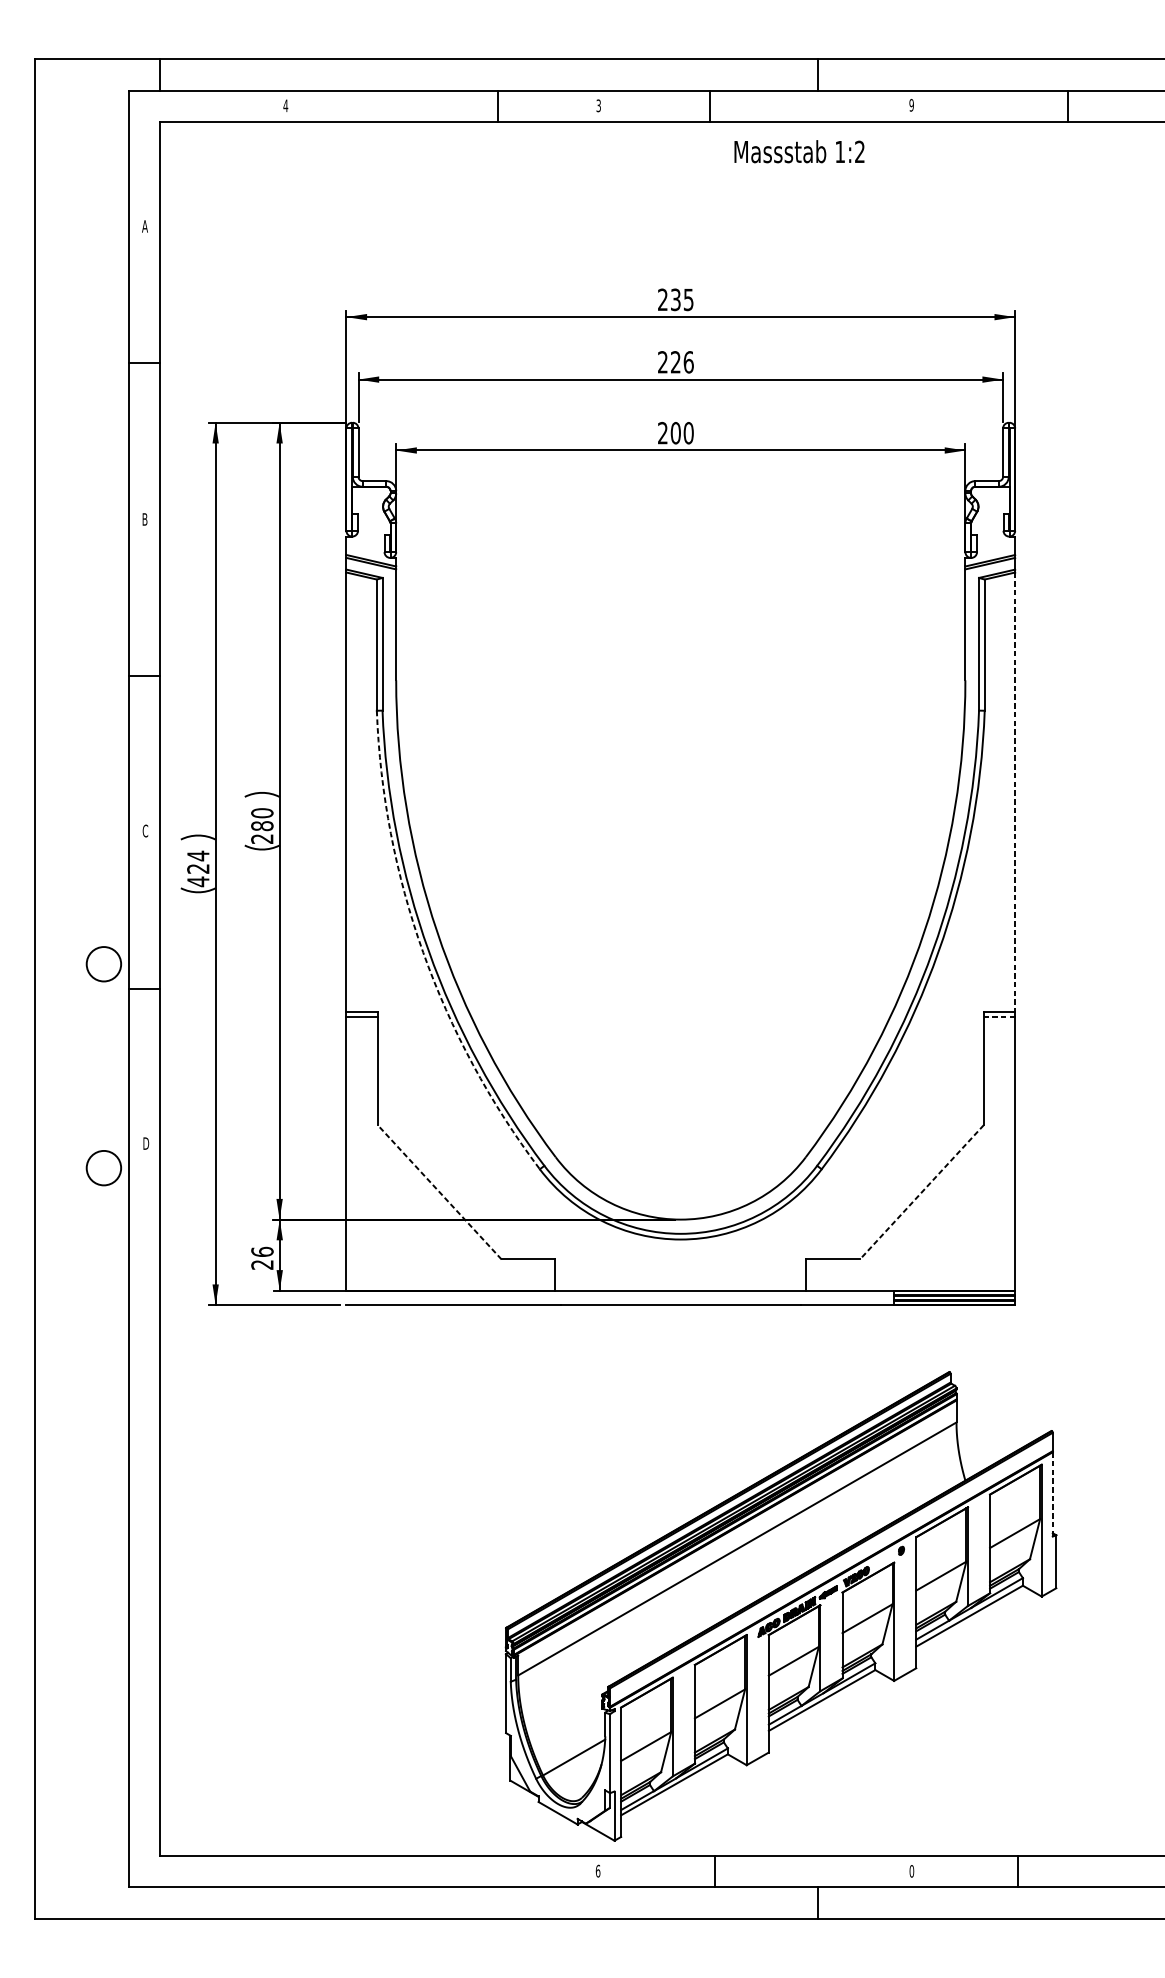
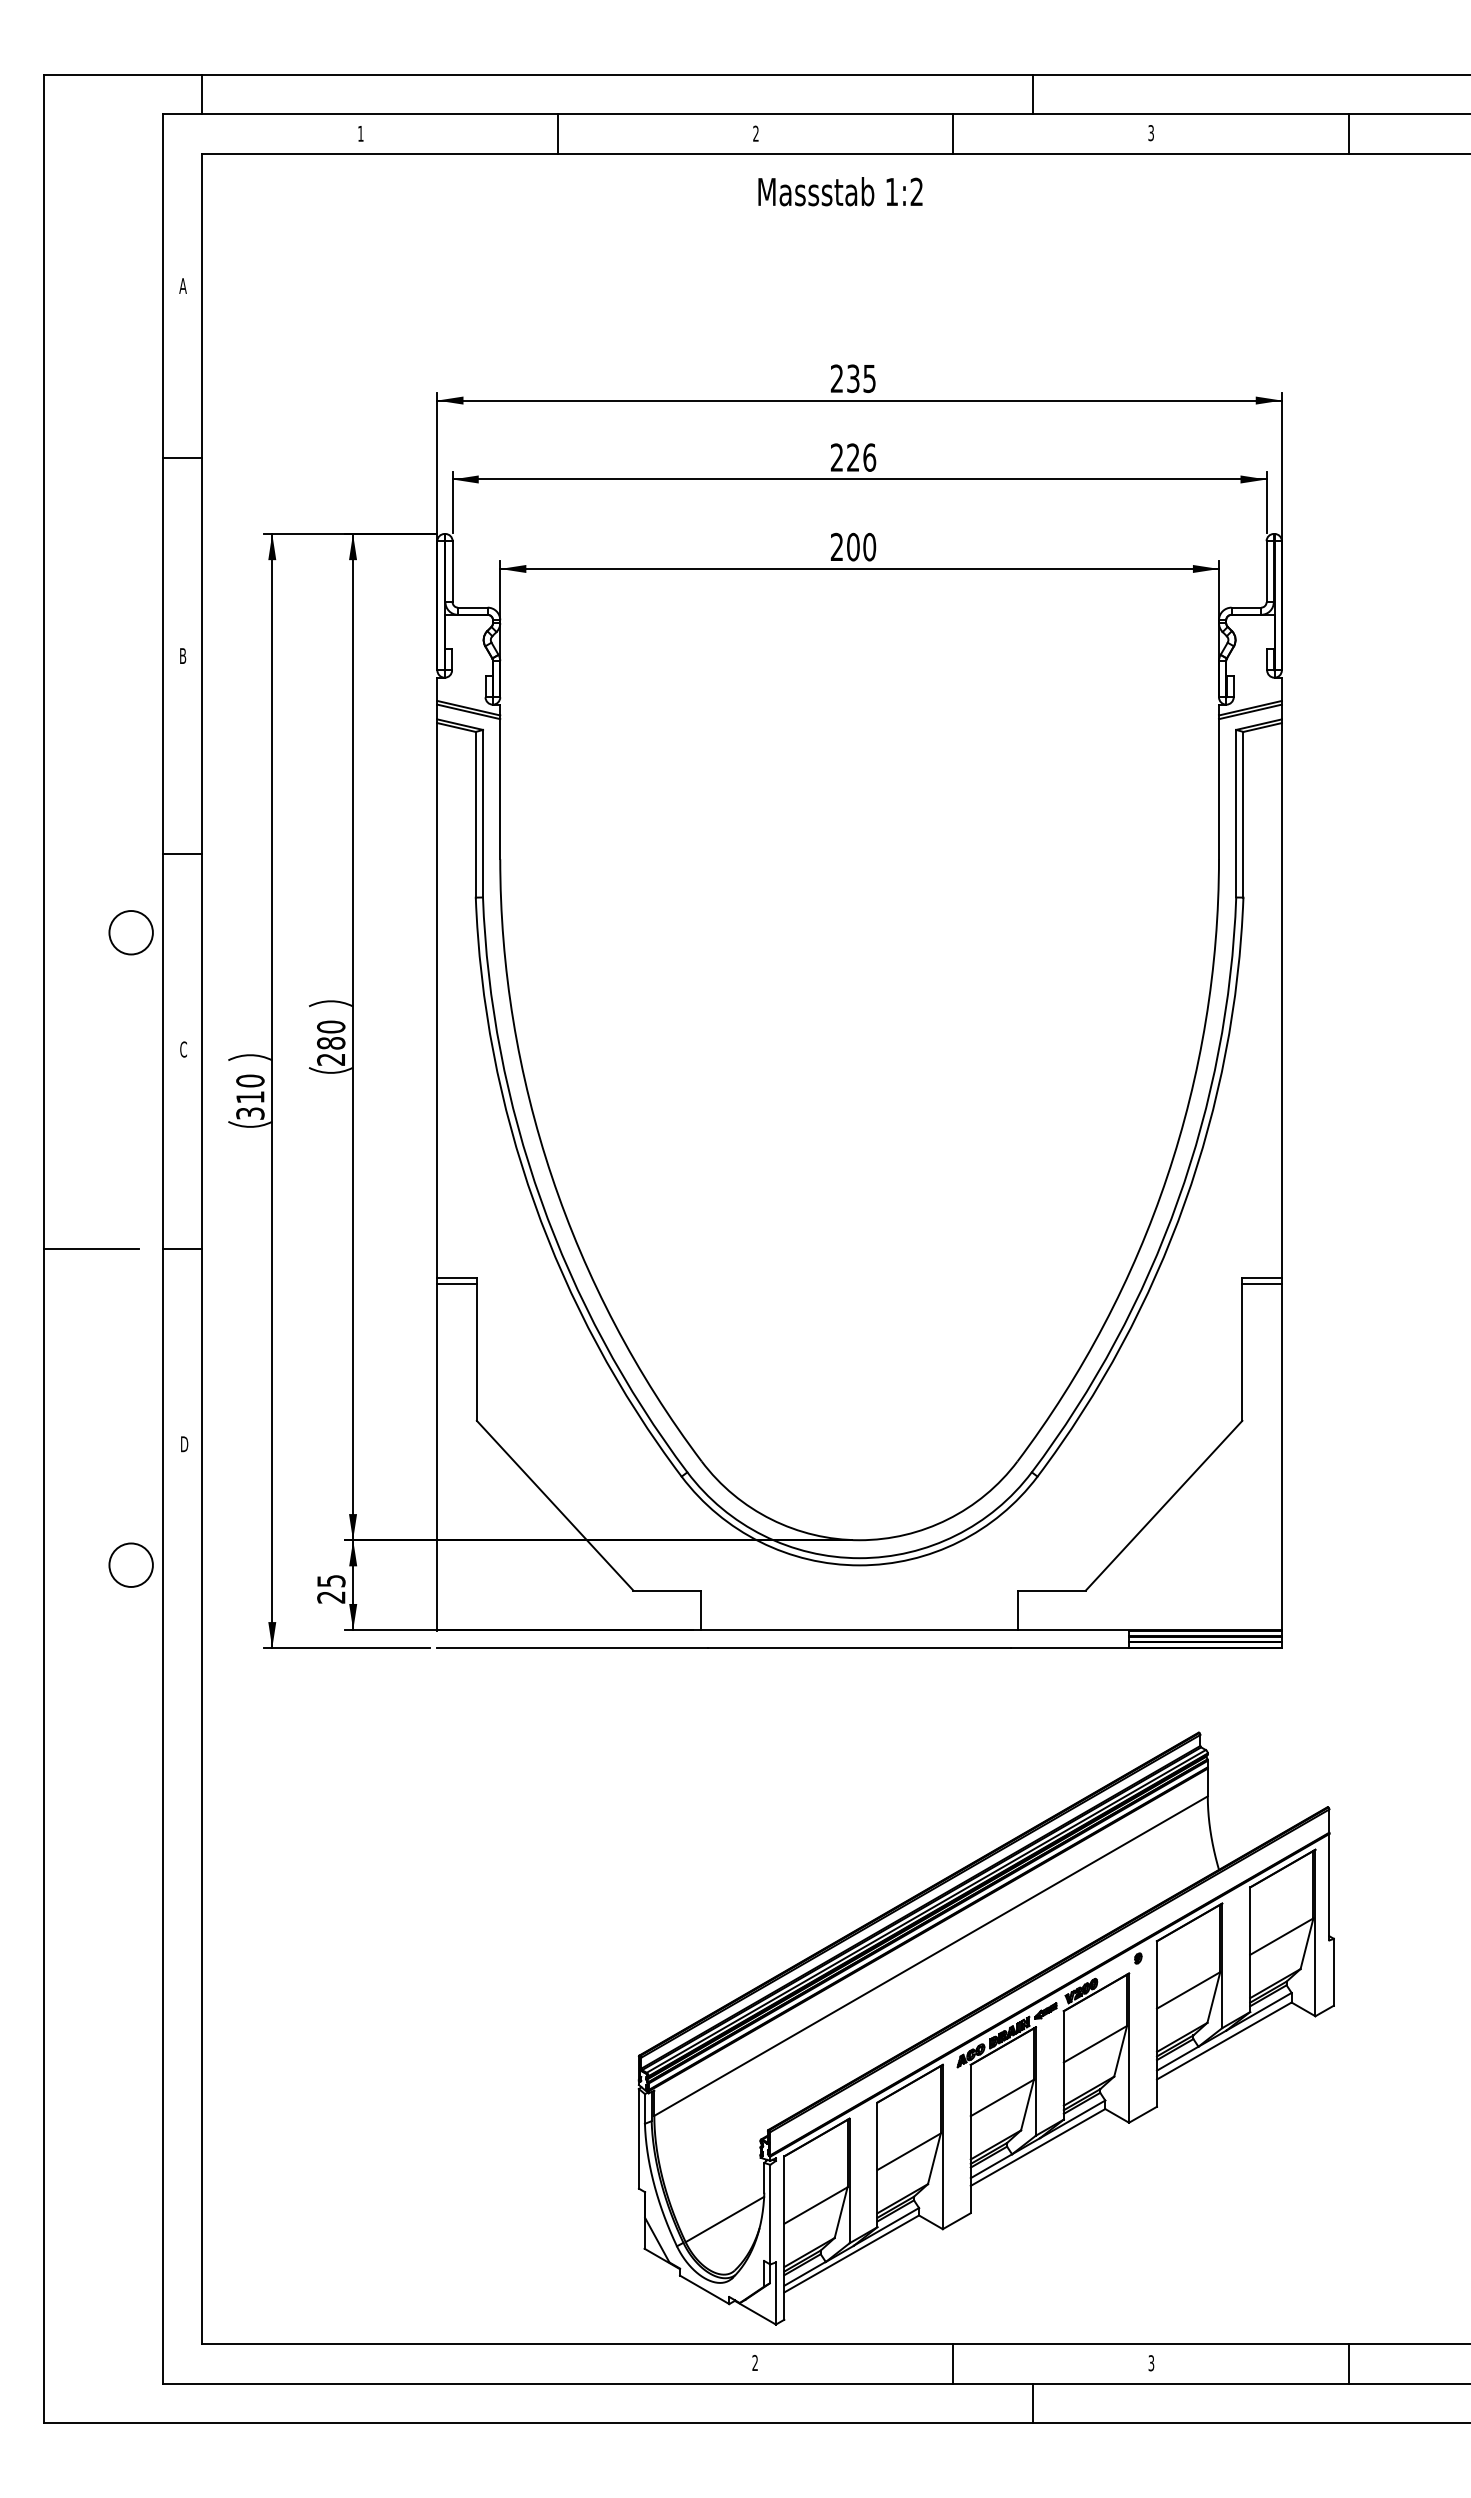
text: (911, 104) -> (1151, 132), 9 -> 3
text: (285, 105) -> (360, 133), 4 -> 1
text: (598, 105) -> (755, 133), 3 -> 2
line: (498, 106) -> (558, 134), moved
line: (709, 106) -> (953, 134), moved
text: (799, 151) -> (840, 191), moved
line: (1014, 792) -> (1281, 1000), dashed -> solid
text: (198, 869) -> (250, 1097), 424 -> 310
arc: (423, 952) -> (534, 1202), dashed -> solid
circle: (103, 964) -> (130, 932), moved
line: (72, 989) -> (91, 1249), added
line: (999, 1017) -> (1262, 1284), dashed -> solid
circle: (103, 1167) -> (130, 1564), moved
line: (439, 1192) -> (554, 1505), dashed -> solid
line: (921, 1192) -> (1163, 1506), dashed -> solid
text: (262, 1251) -> (331, 1580), 26 -> 25
line: (1052, 1494) -> (1329, 1887), dashed -> solid
text: (598, 1871) -> (755, 2363), 6 -> 2
line: (715, 1871) -> (953, 2363), moved
text: (911, 1871) -> (1151, 2363), 0 -> 3
line: (1018, 1871) -> (1348, 2363), moved

